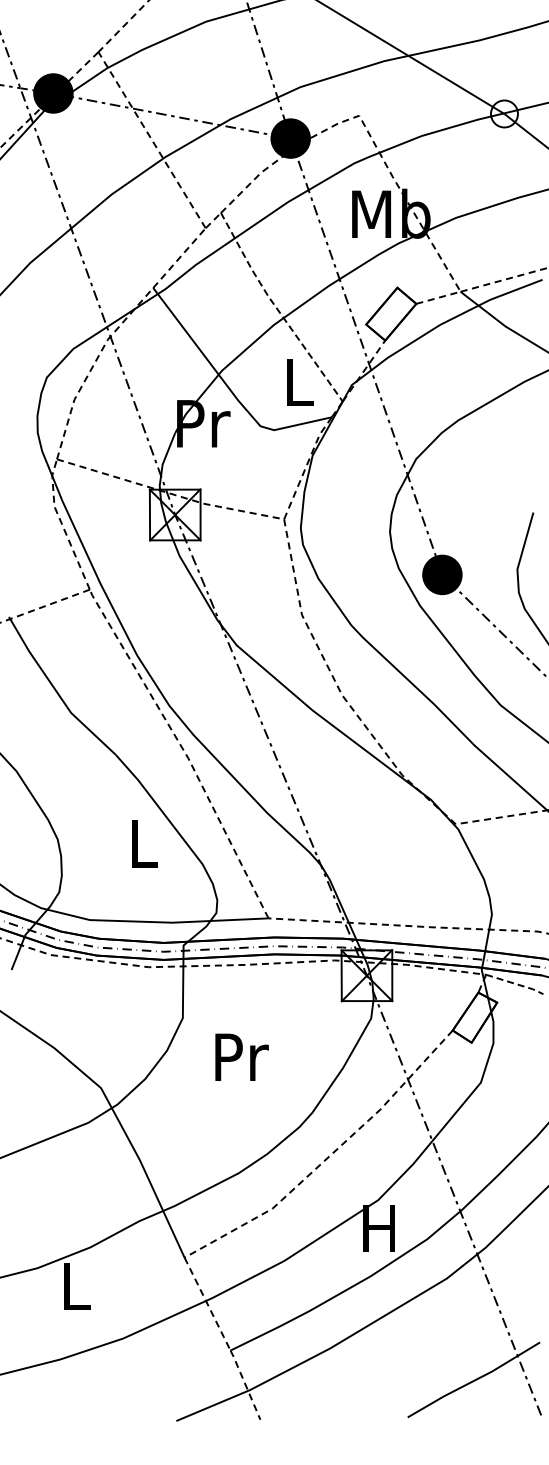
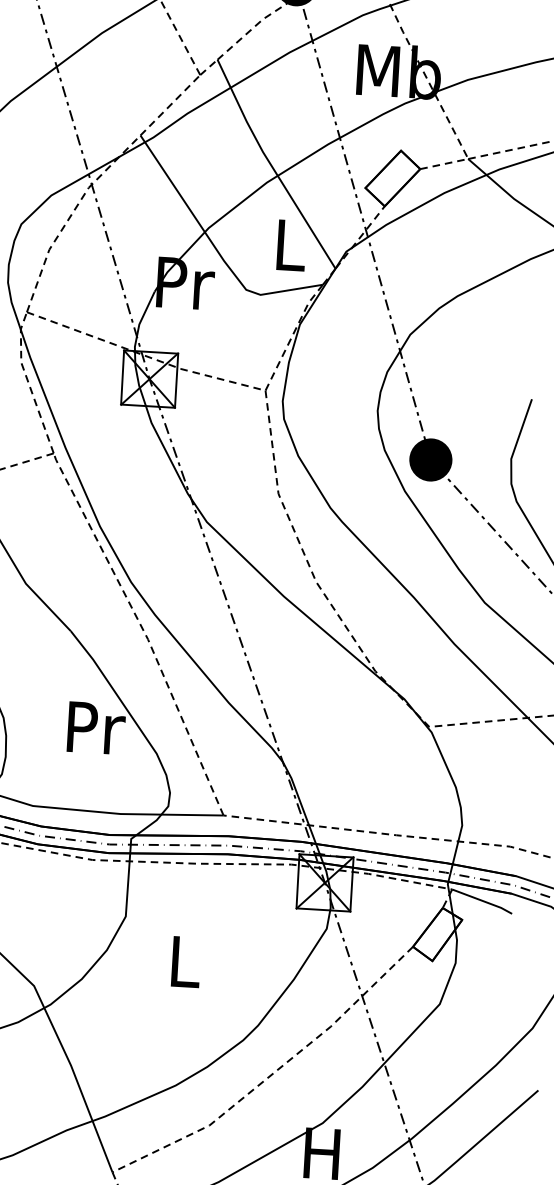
line: (277, 308) -> (271, 165), dashed -> solid
text: (144, 843) -> (95, 727), L -> Pr
line: (515, 983) -> (482, 900), dashed -> solid
text: (241, 1056) -> (185, 961), Pr -> L

